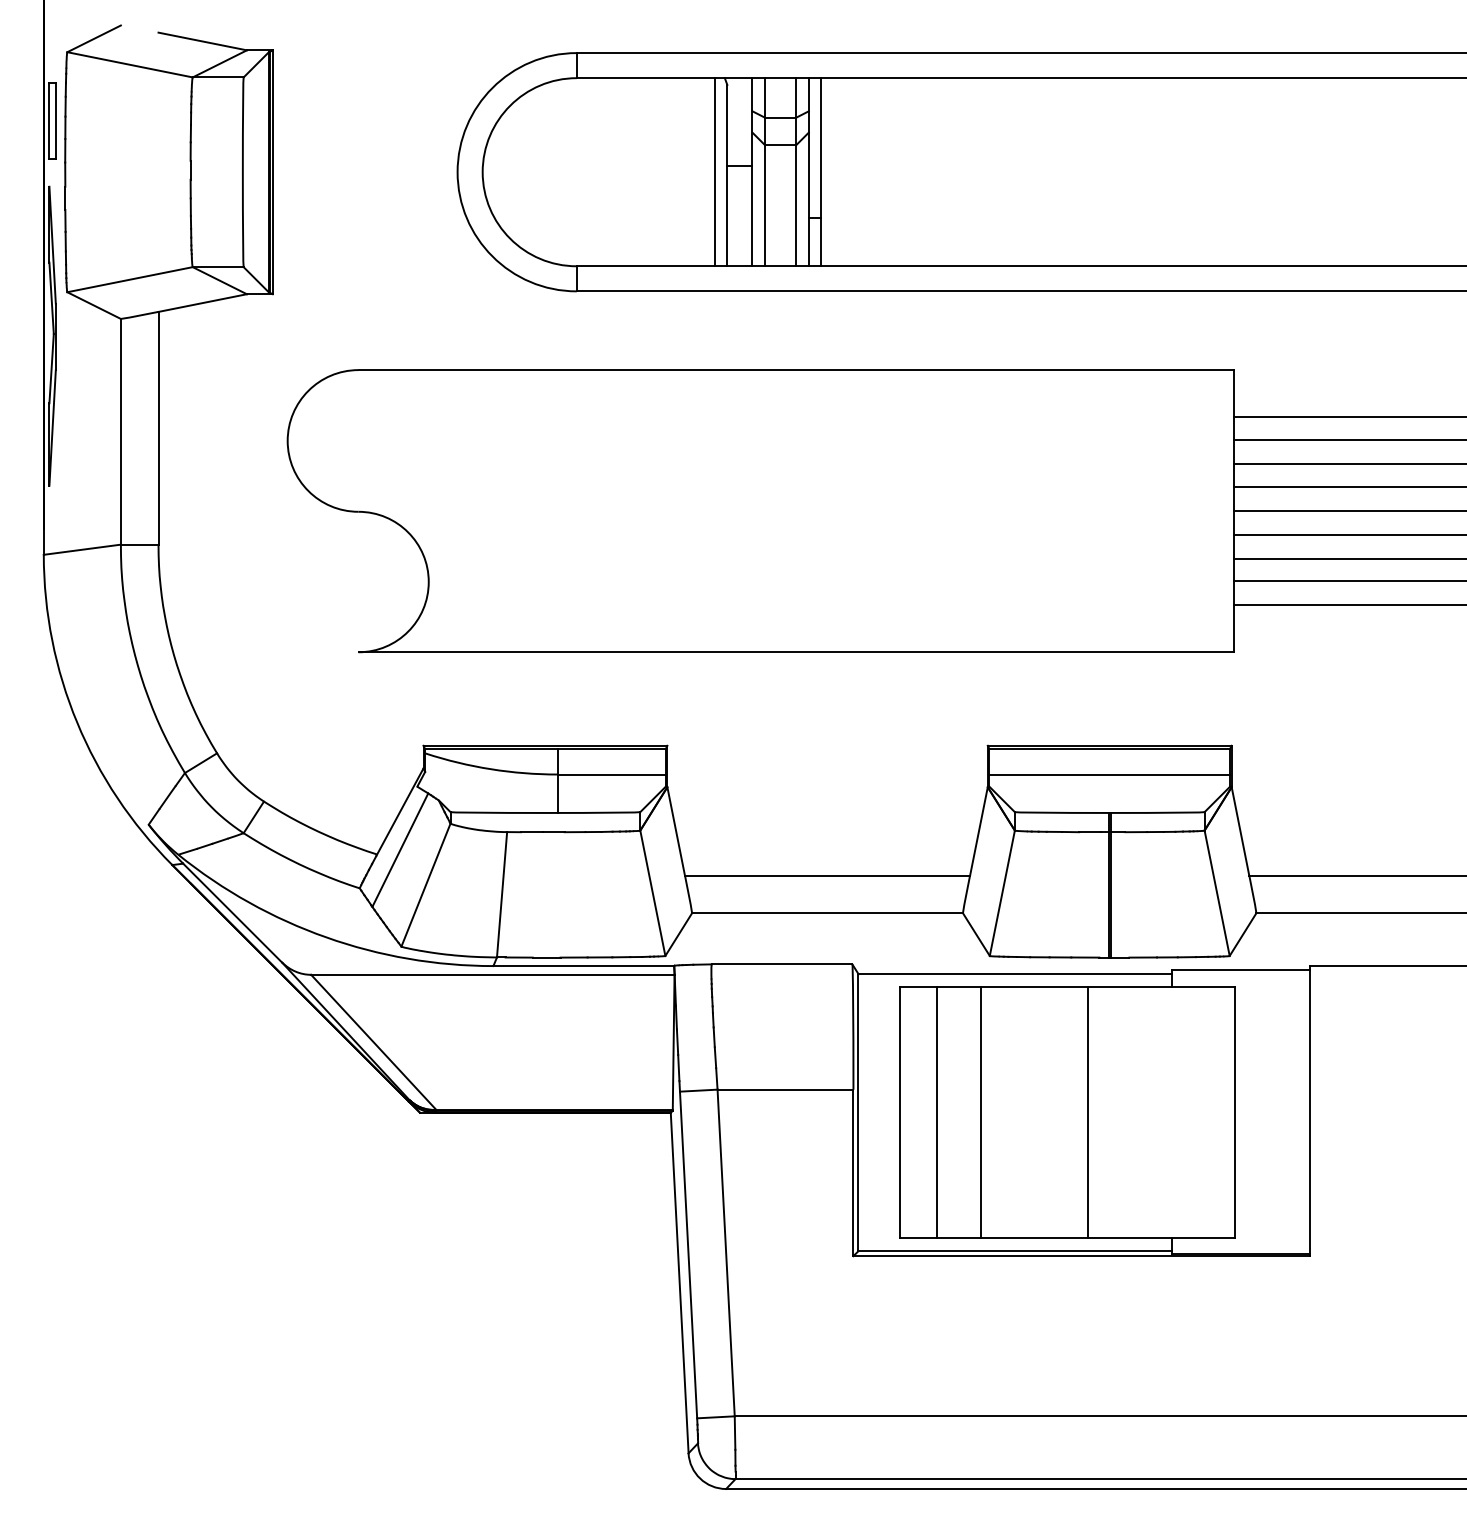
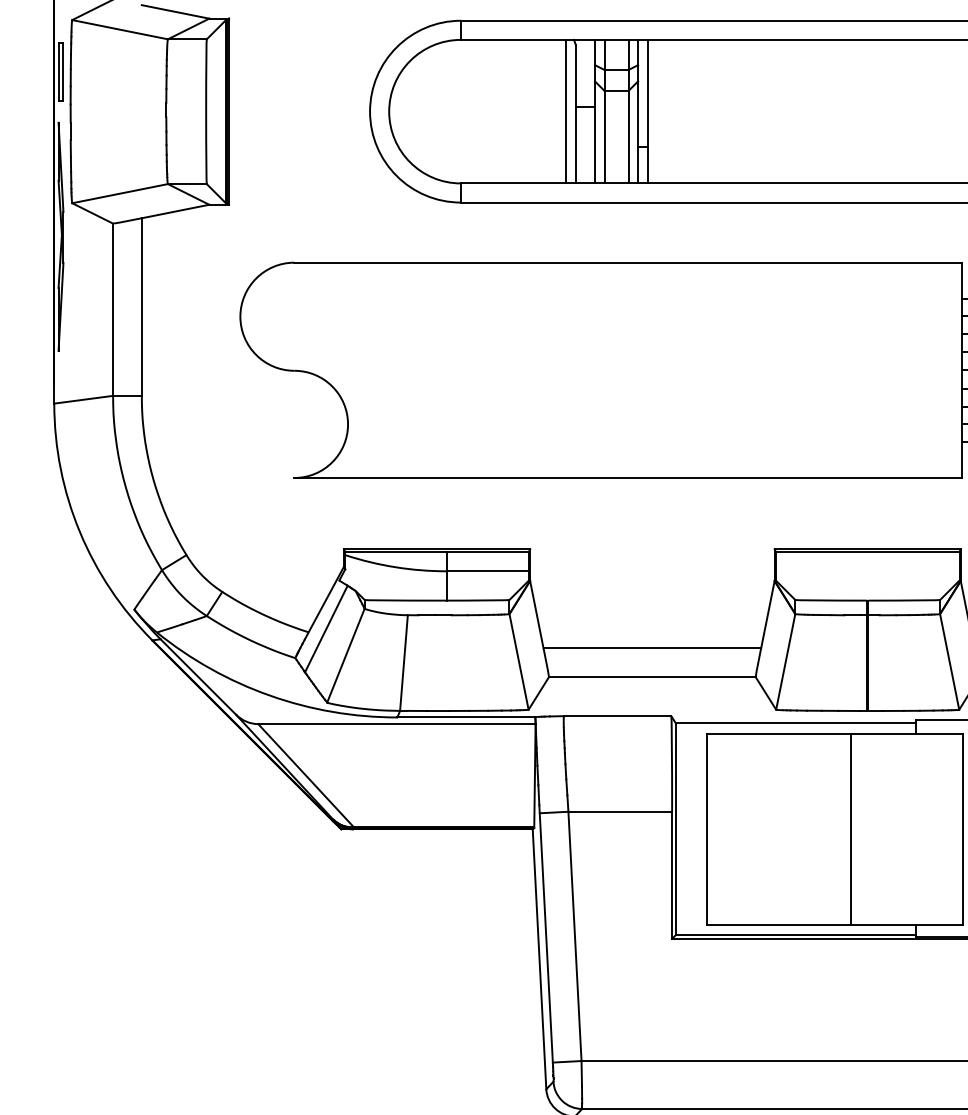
line: (1109, 774) -> (867, 571), removed
line: (937, 1112) -> (736, 829), removed
line: (980, 1112) -> (769, 829), removed

